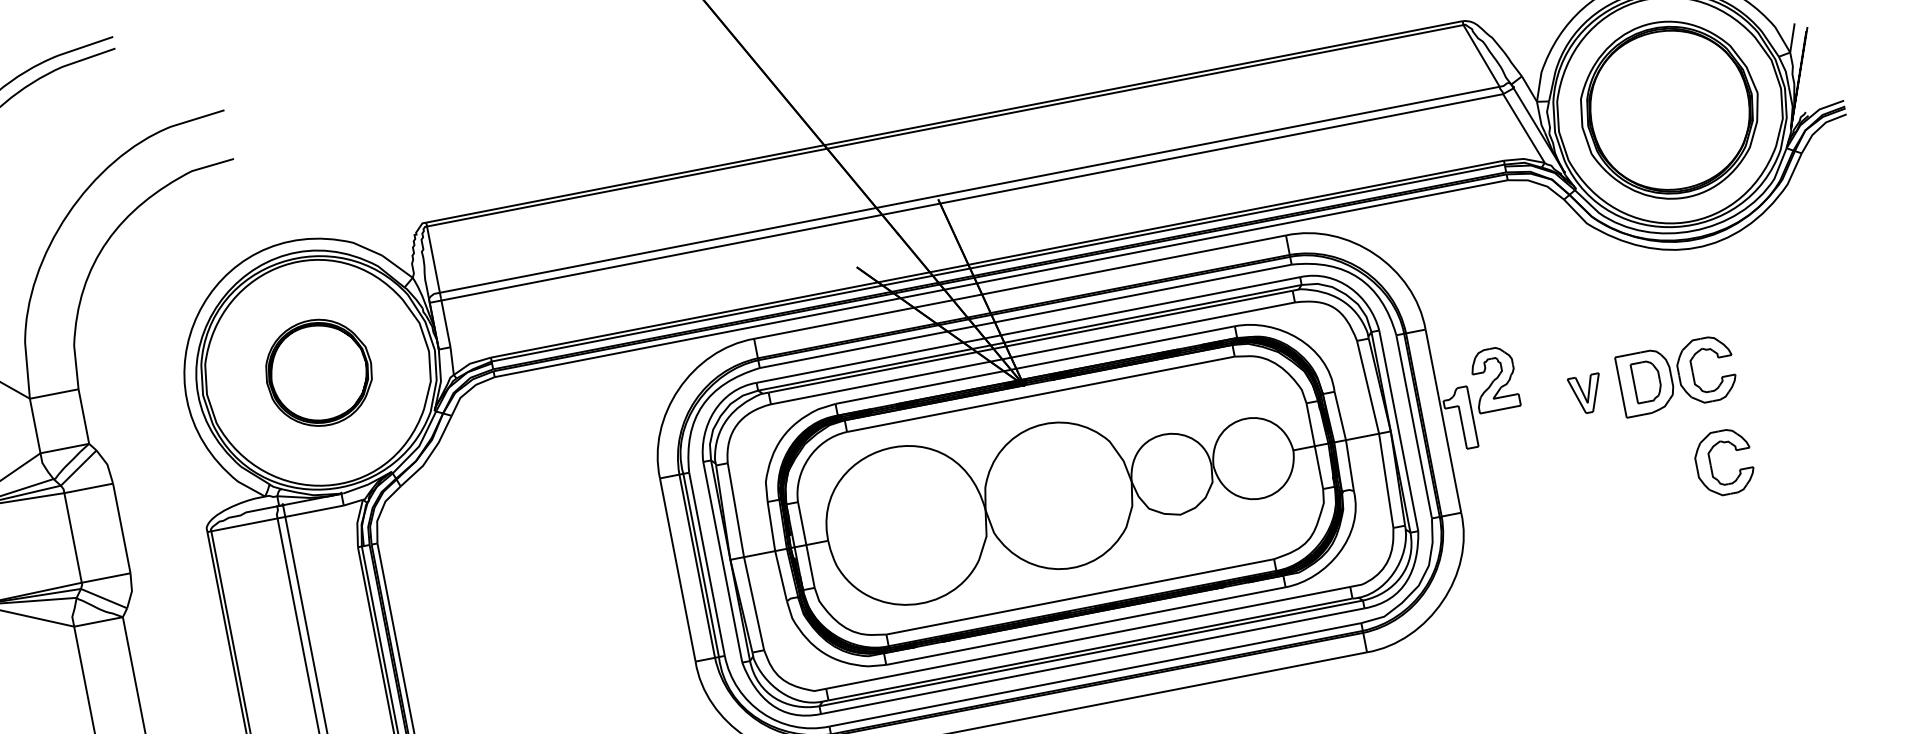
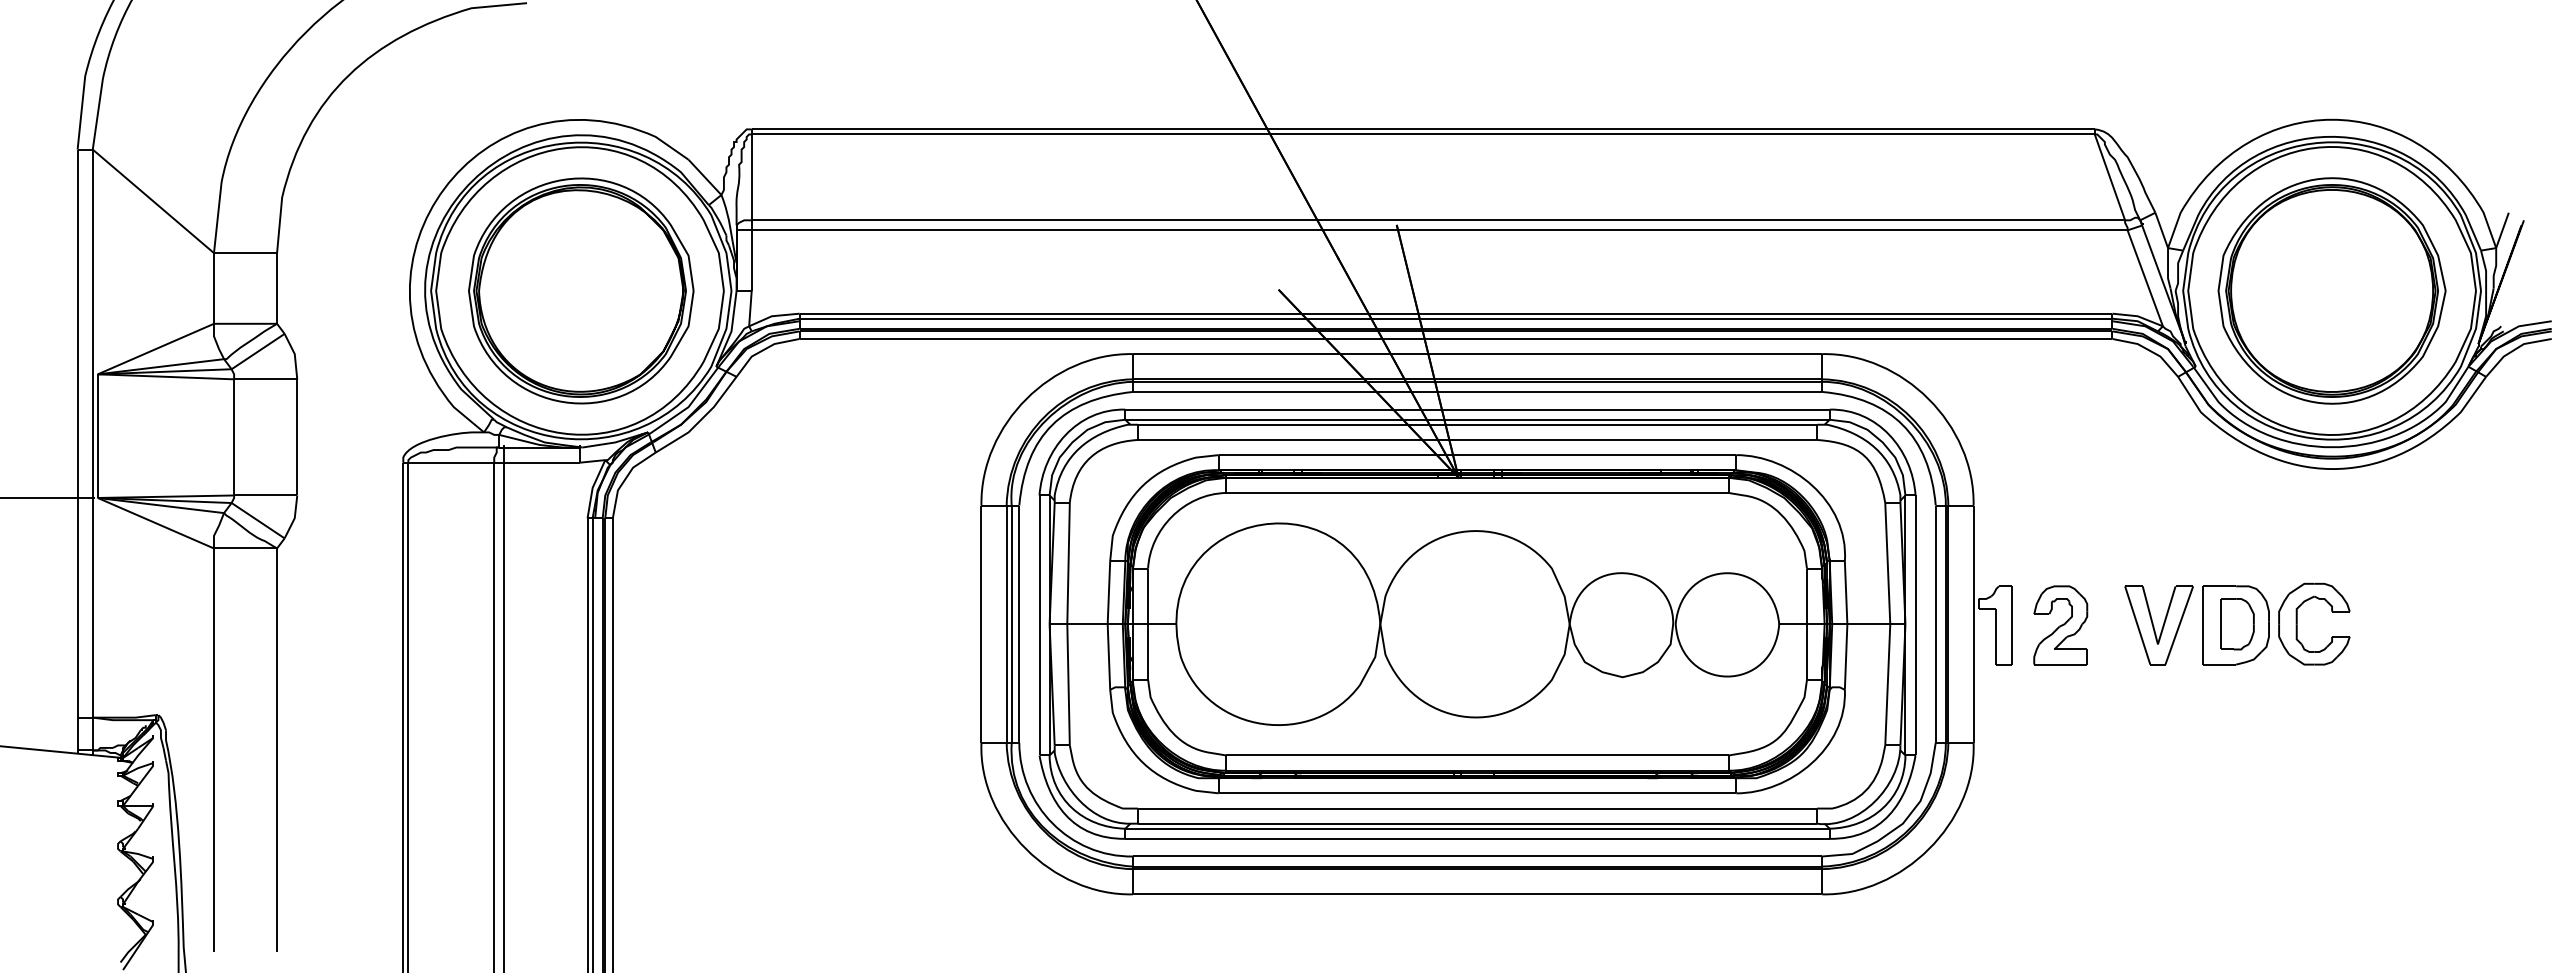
part: (319, 372) -> (581, 290), size x1.67
part: (1494, 379) -> (2060, 625), moved
part: (1586, 394) -> (2158, 625), size x1.67
part: (1711, 464) -> (2297, 743), removed

